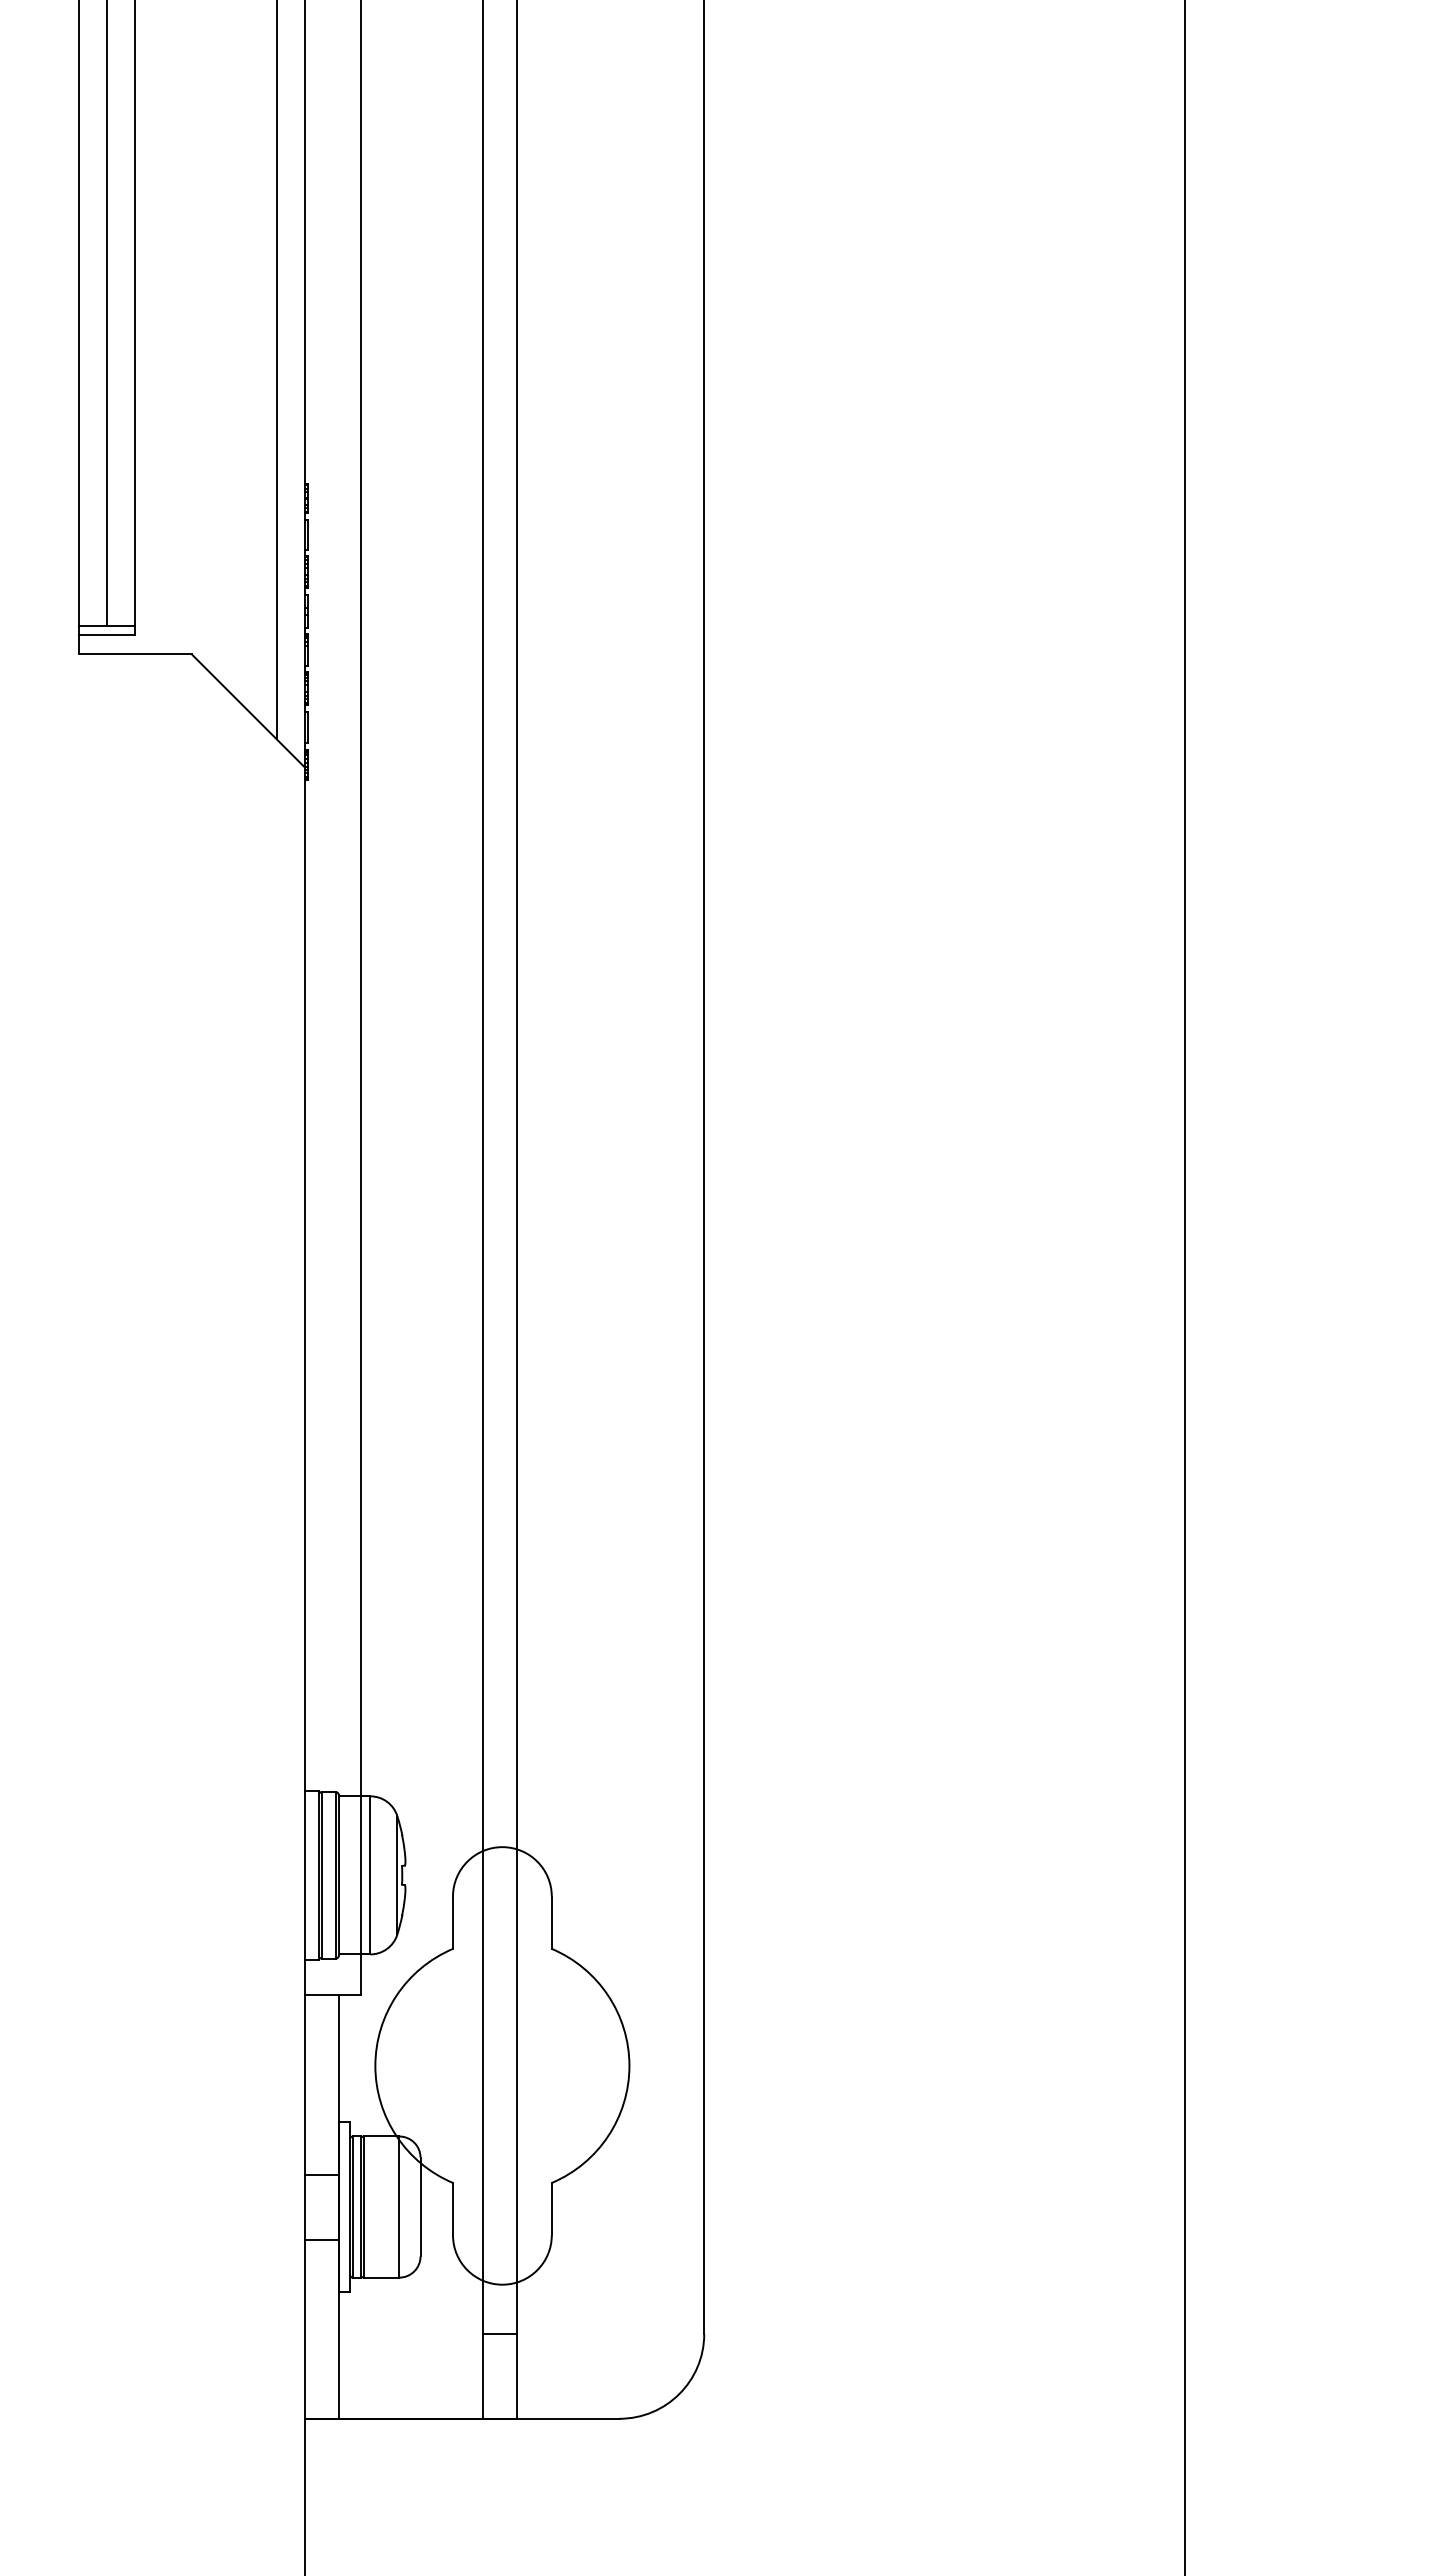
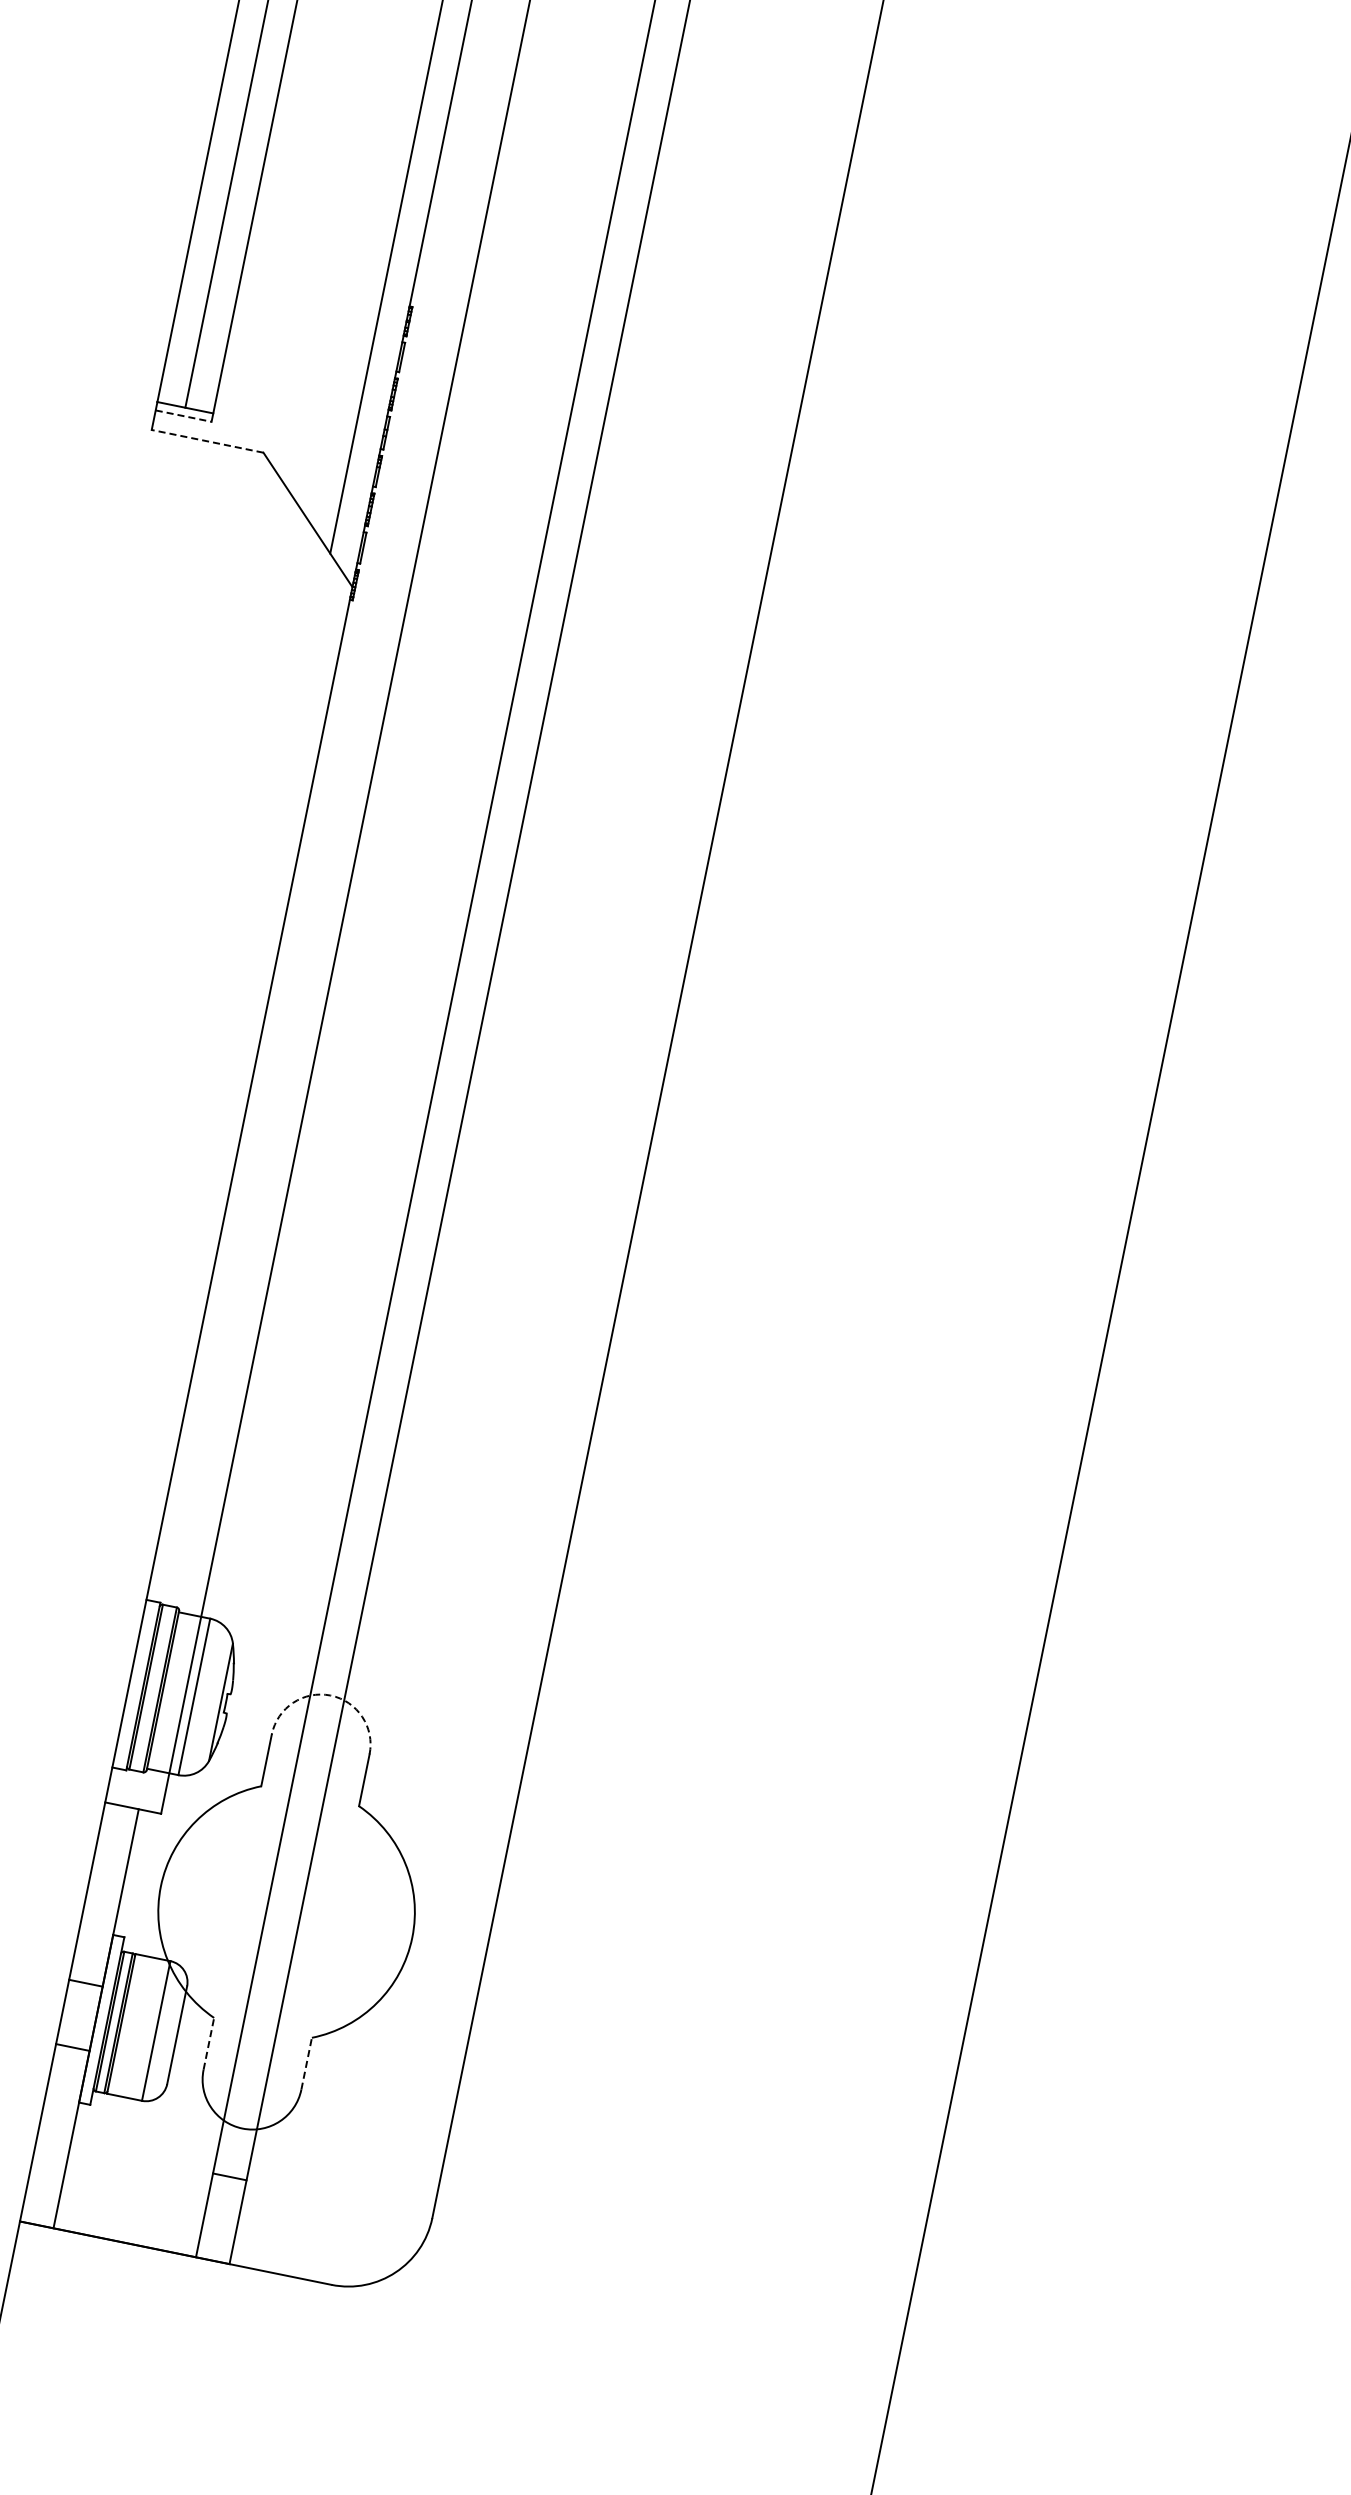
line: (107, 634) -> (184, 415), solid -> dashed
line: (134, 654) -> (206, 441), solid -> dashed
arc: (502, 1847) -> (330, 1695), solid -> dashed
line: (453, 2208) -> (209, 2043), solid -> dashed
line: (551, 2208) -> (306, 2063), solid -> dashed

